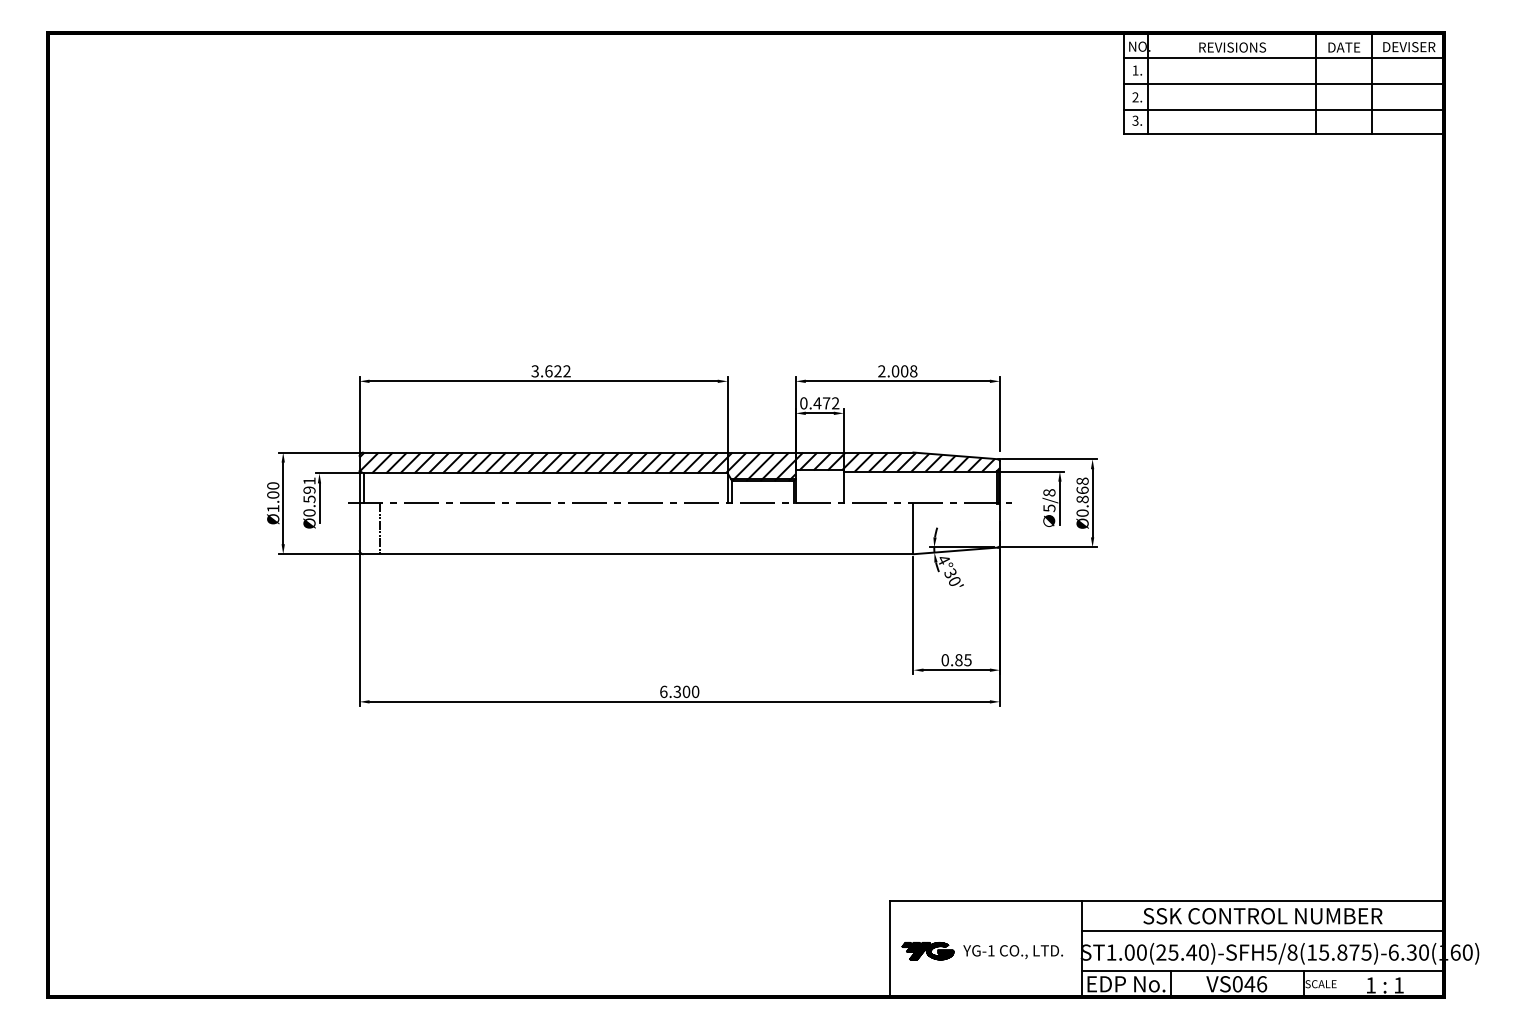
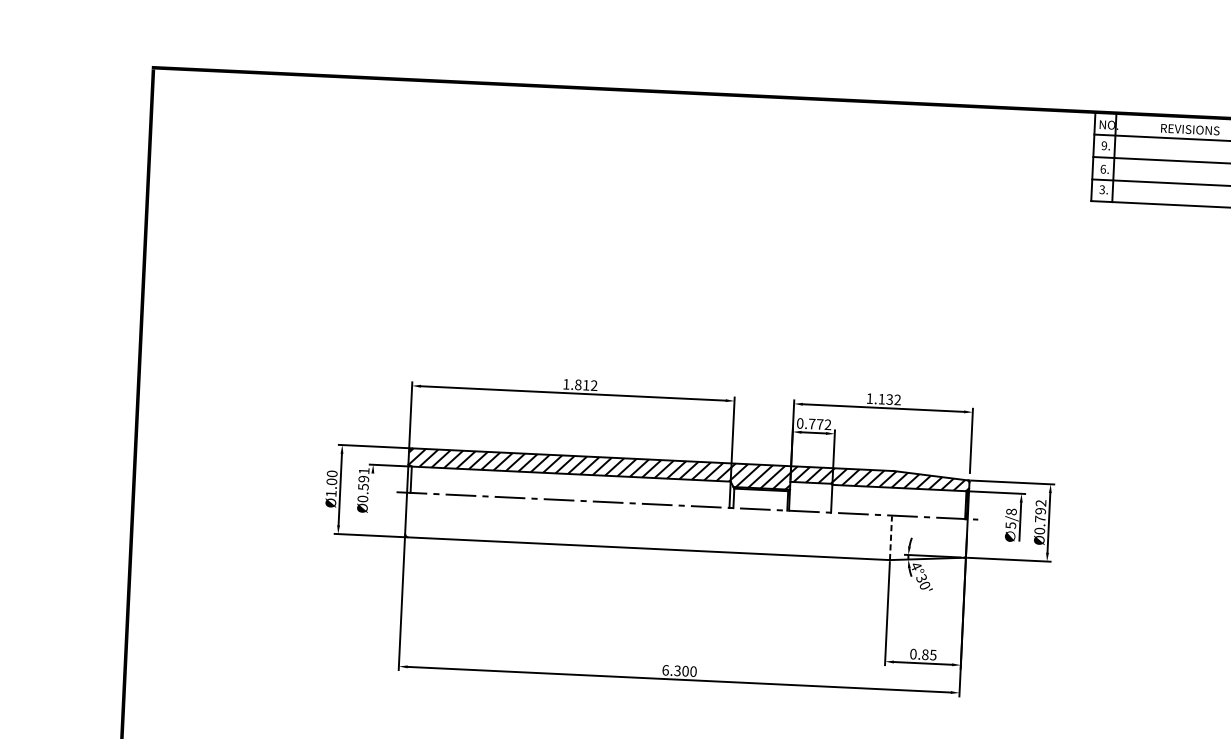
text: (1135, 70) -> (1104, 145), 1. -> 9.
text: (1135, 97) -> (1103, 169), 2. -> 6.
text: (546, 371) -> (576, 384), 3.622 -> 1.812
text: (897, 371) -> (883, 399), 2.008 -> 1.132
text: (817, 403) -> (812, 424), 0.472 -> 0.772
text: (1082, 490) -> (1040, 511), Ø0.868 -> Ø0.792
line: (319, 503) -> (372, 491), removed
line: (379, 528) -> (423, 515), removed
line: (913, 528) -> (891, 537), solid -> dashed

